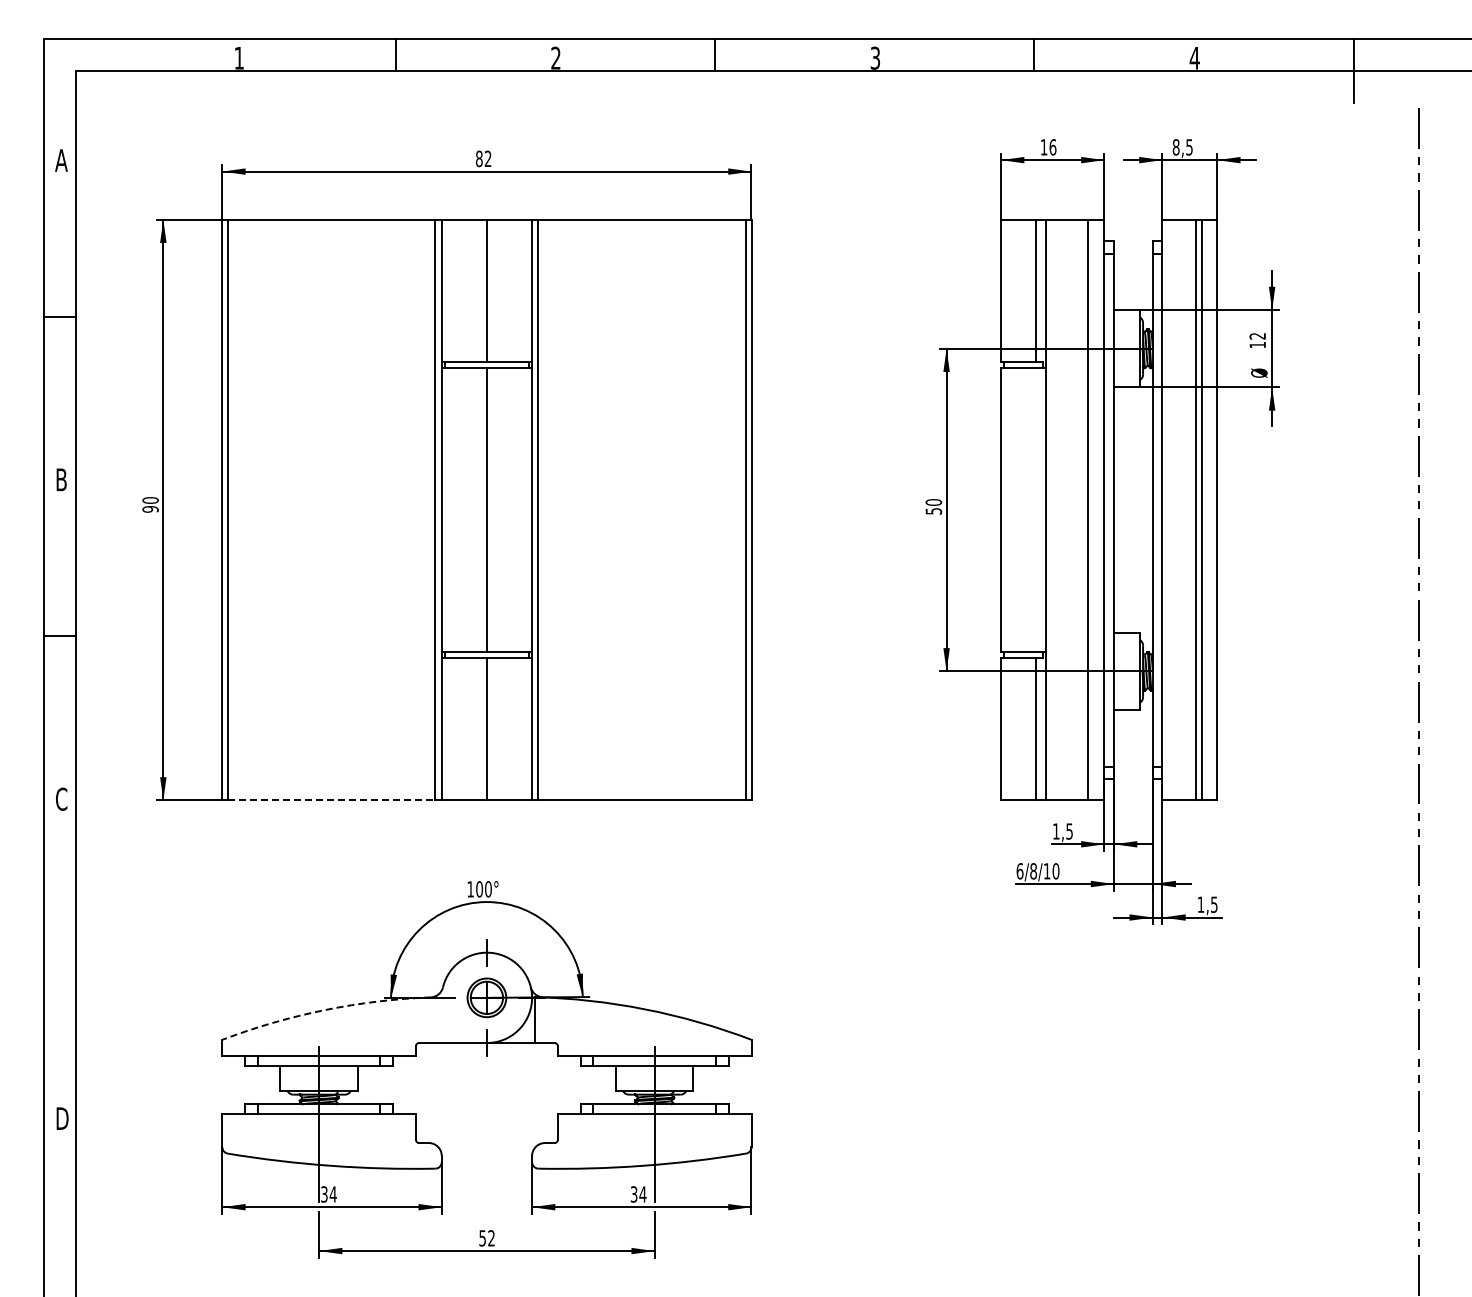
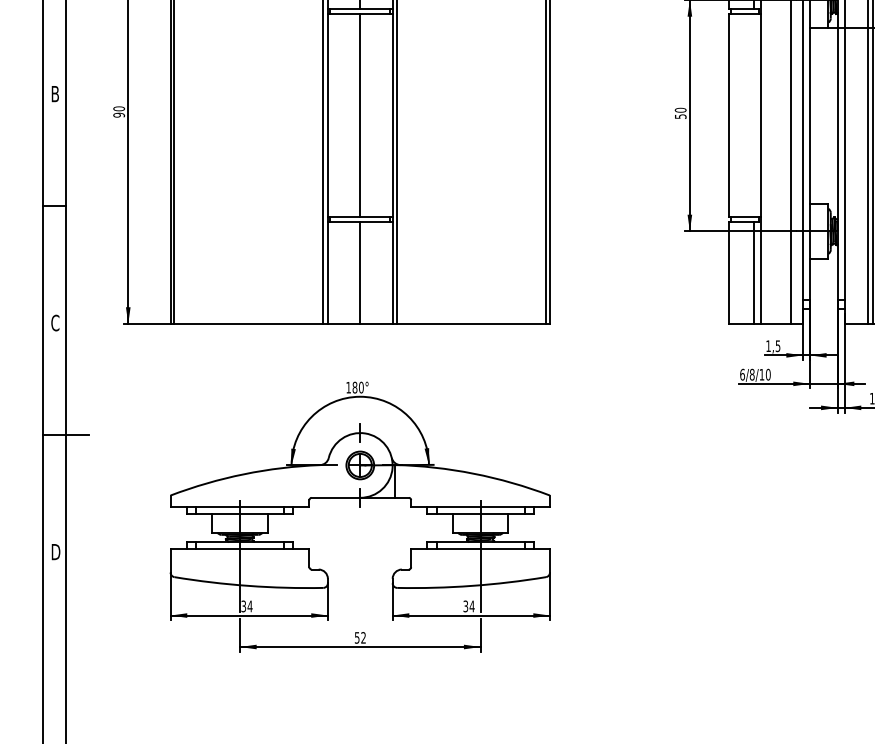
line: (331, 800) -> (248, 323), dashed -> solid
text: (479, 889) -> (354, 387), 100° -> 180°
line: (76, 955) -> (66, 435), added
arc: (324, 1010) -> (243, 474), dashed -> solid

